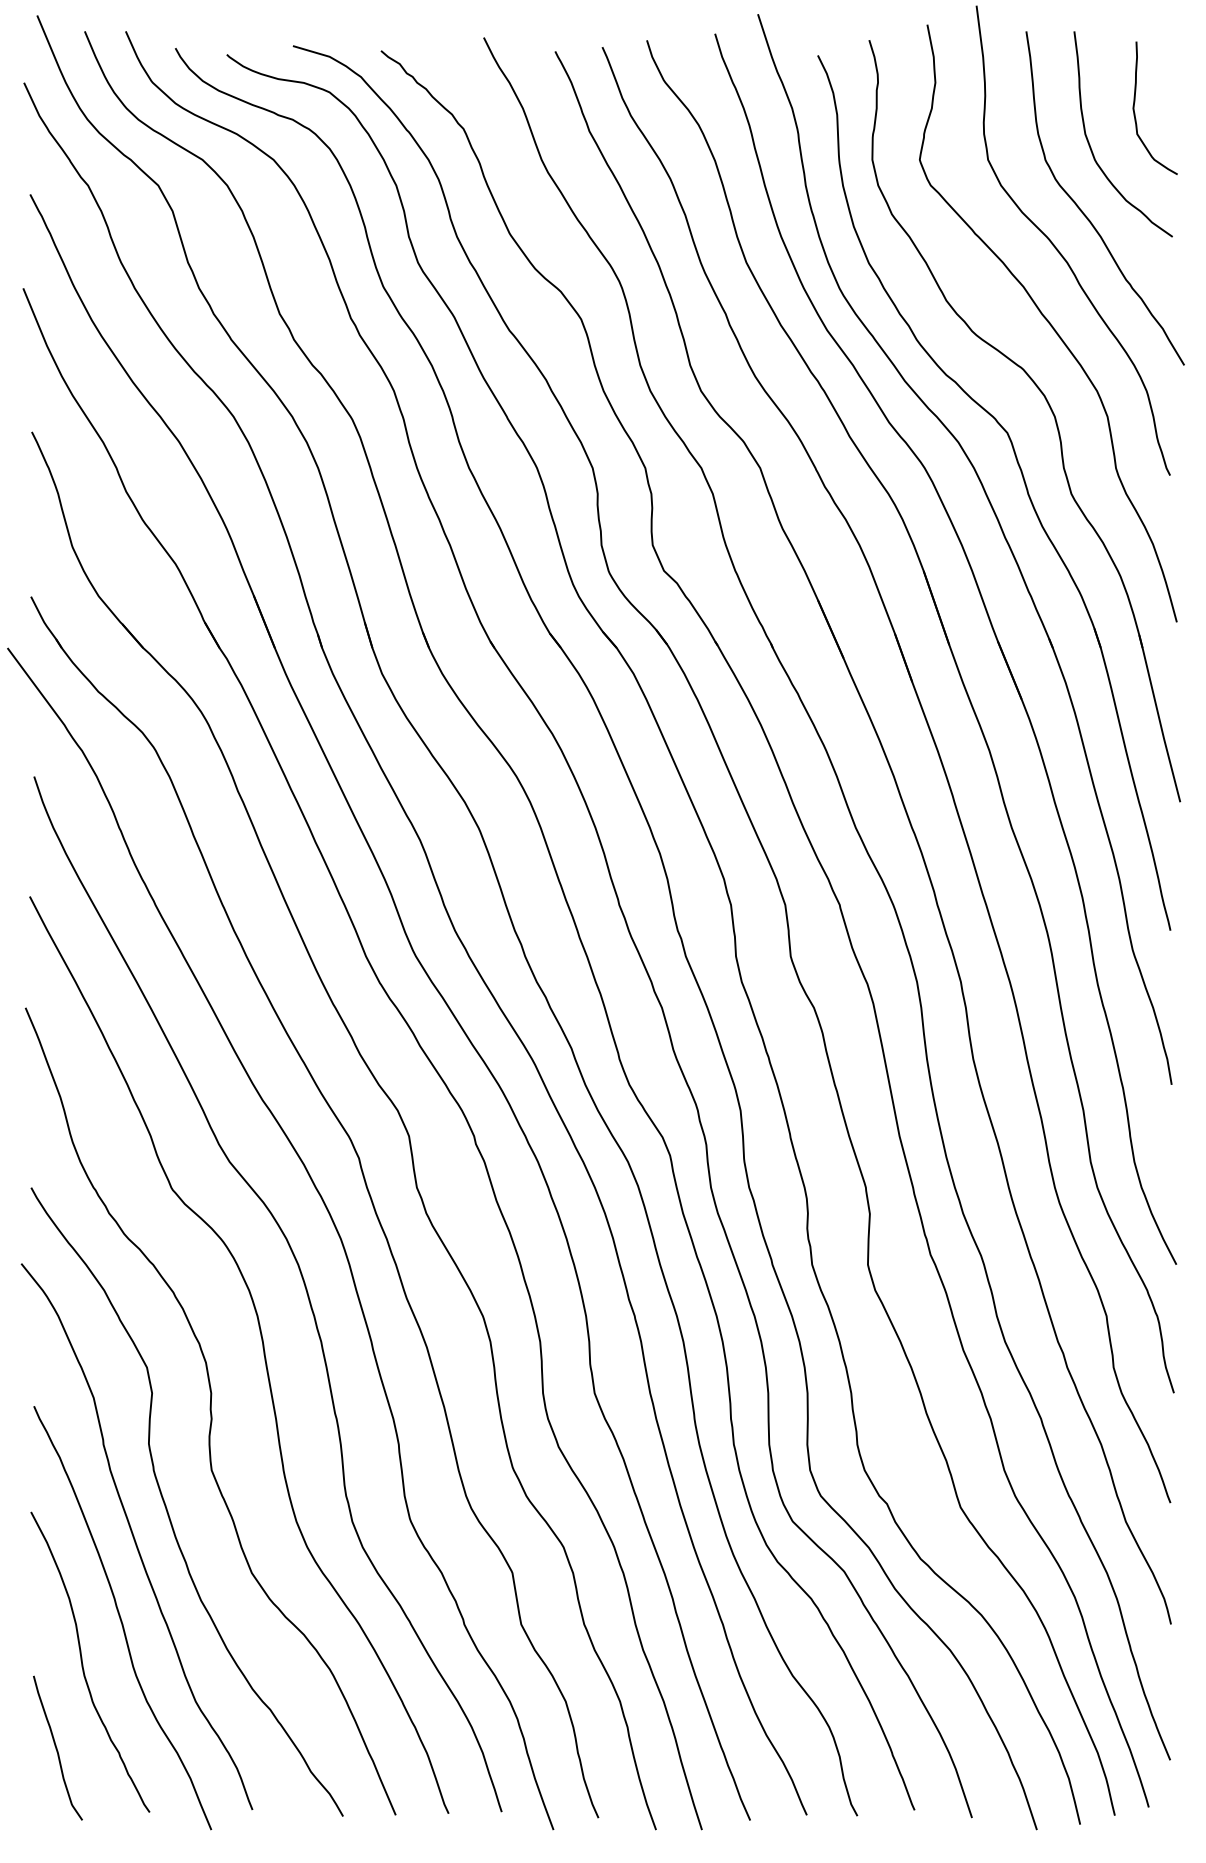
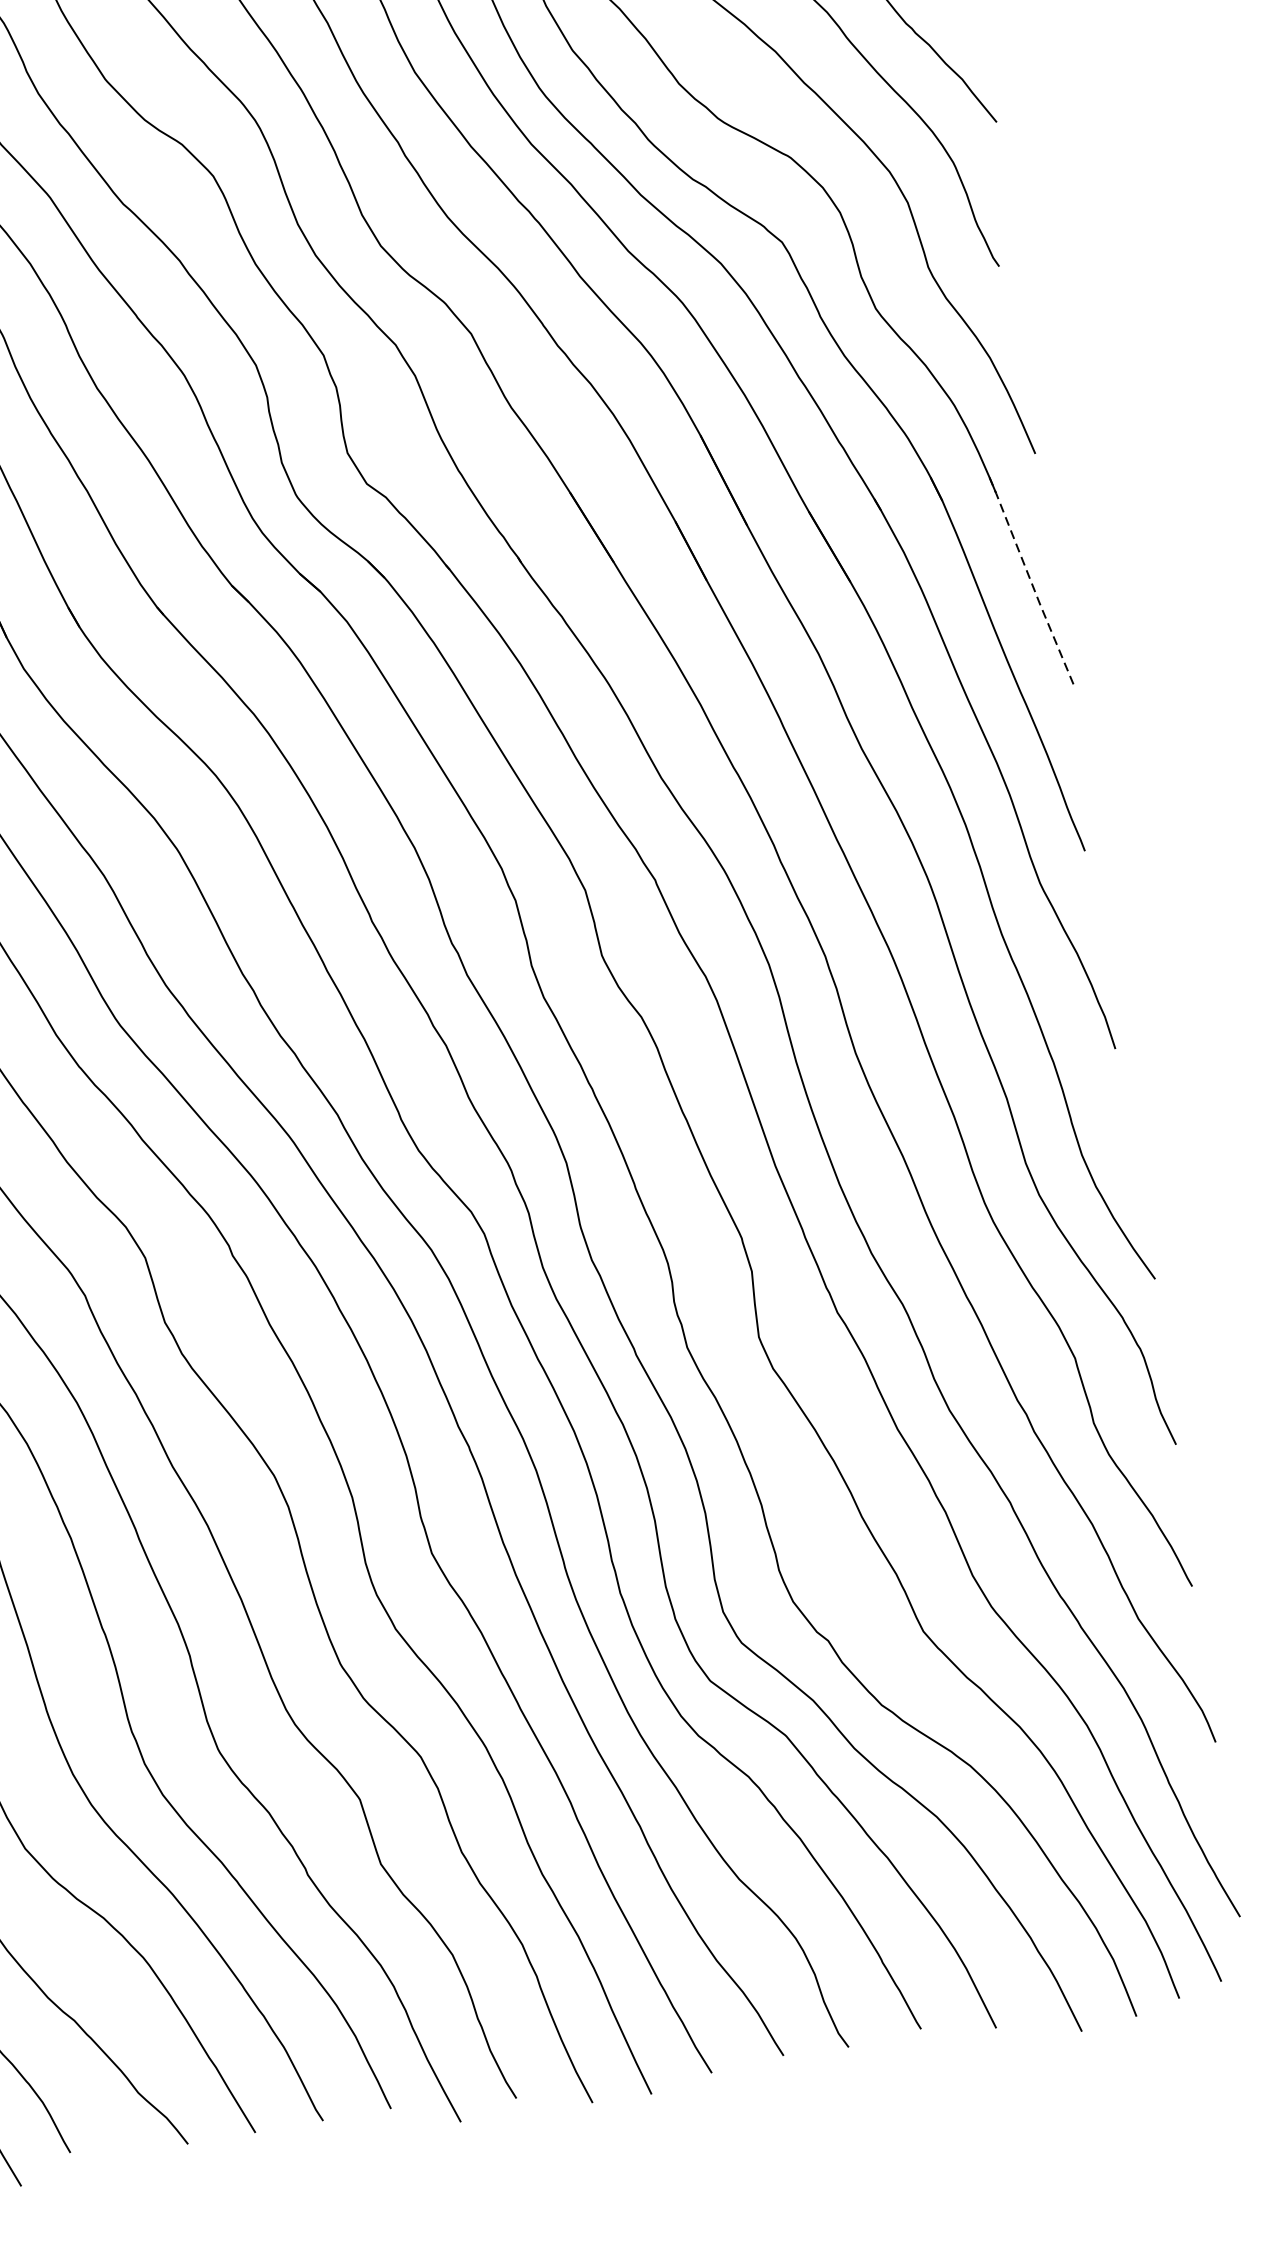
line: (1159, 718) -> (1031, 580), solid -> dashed

